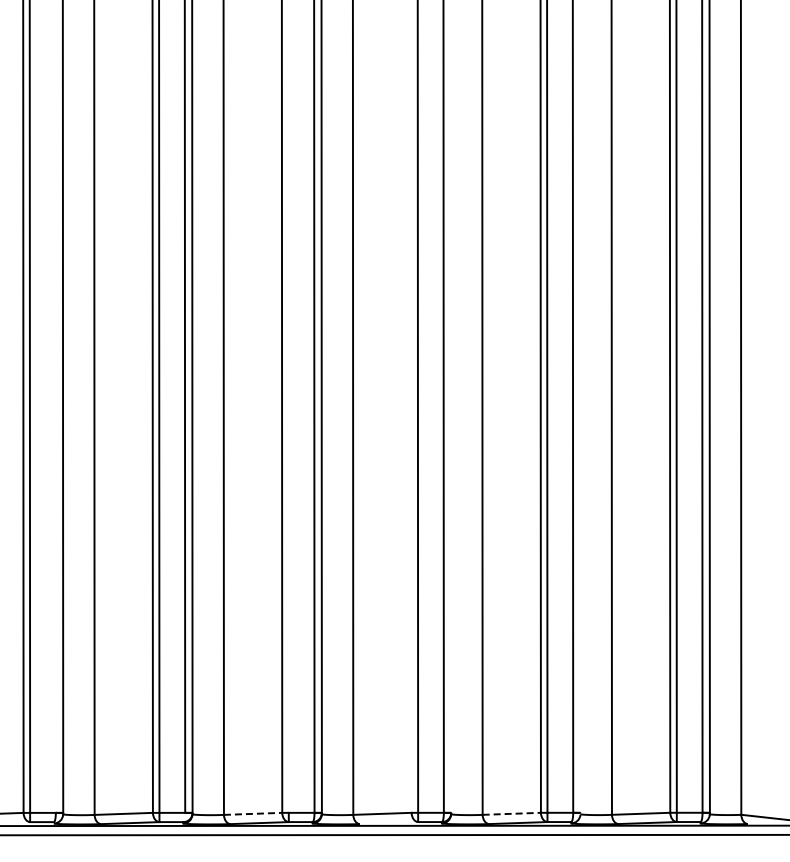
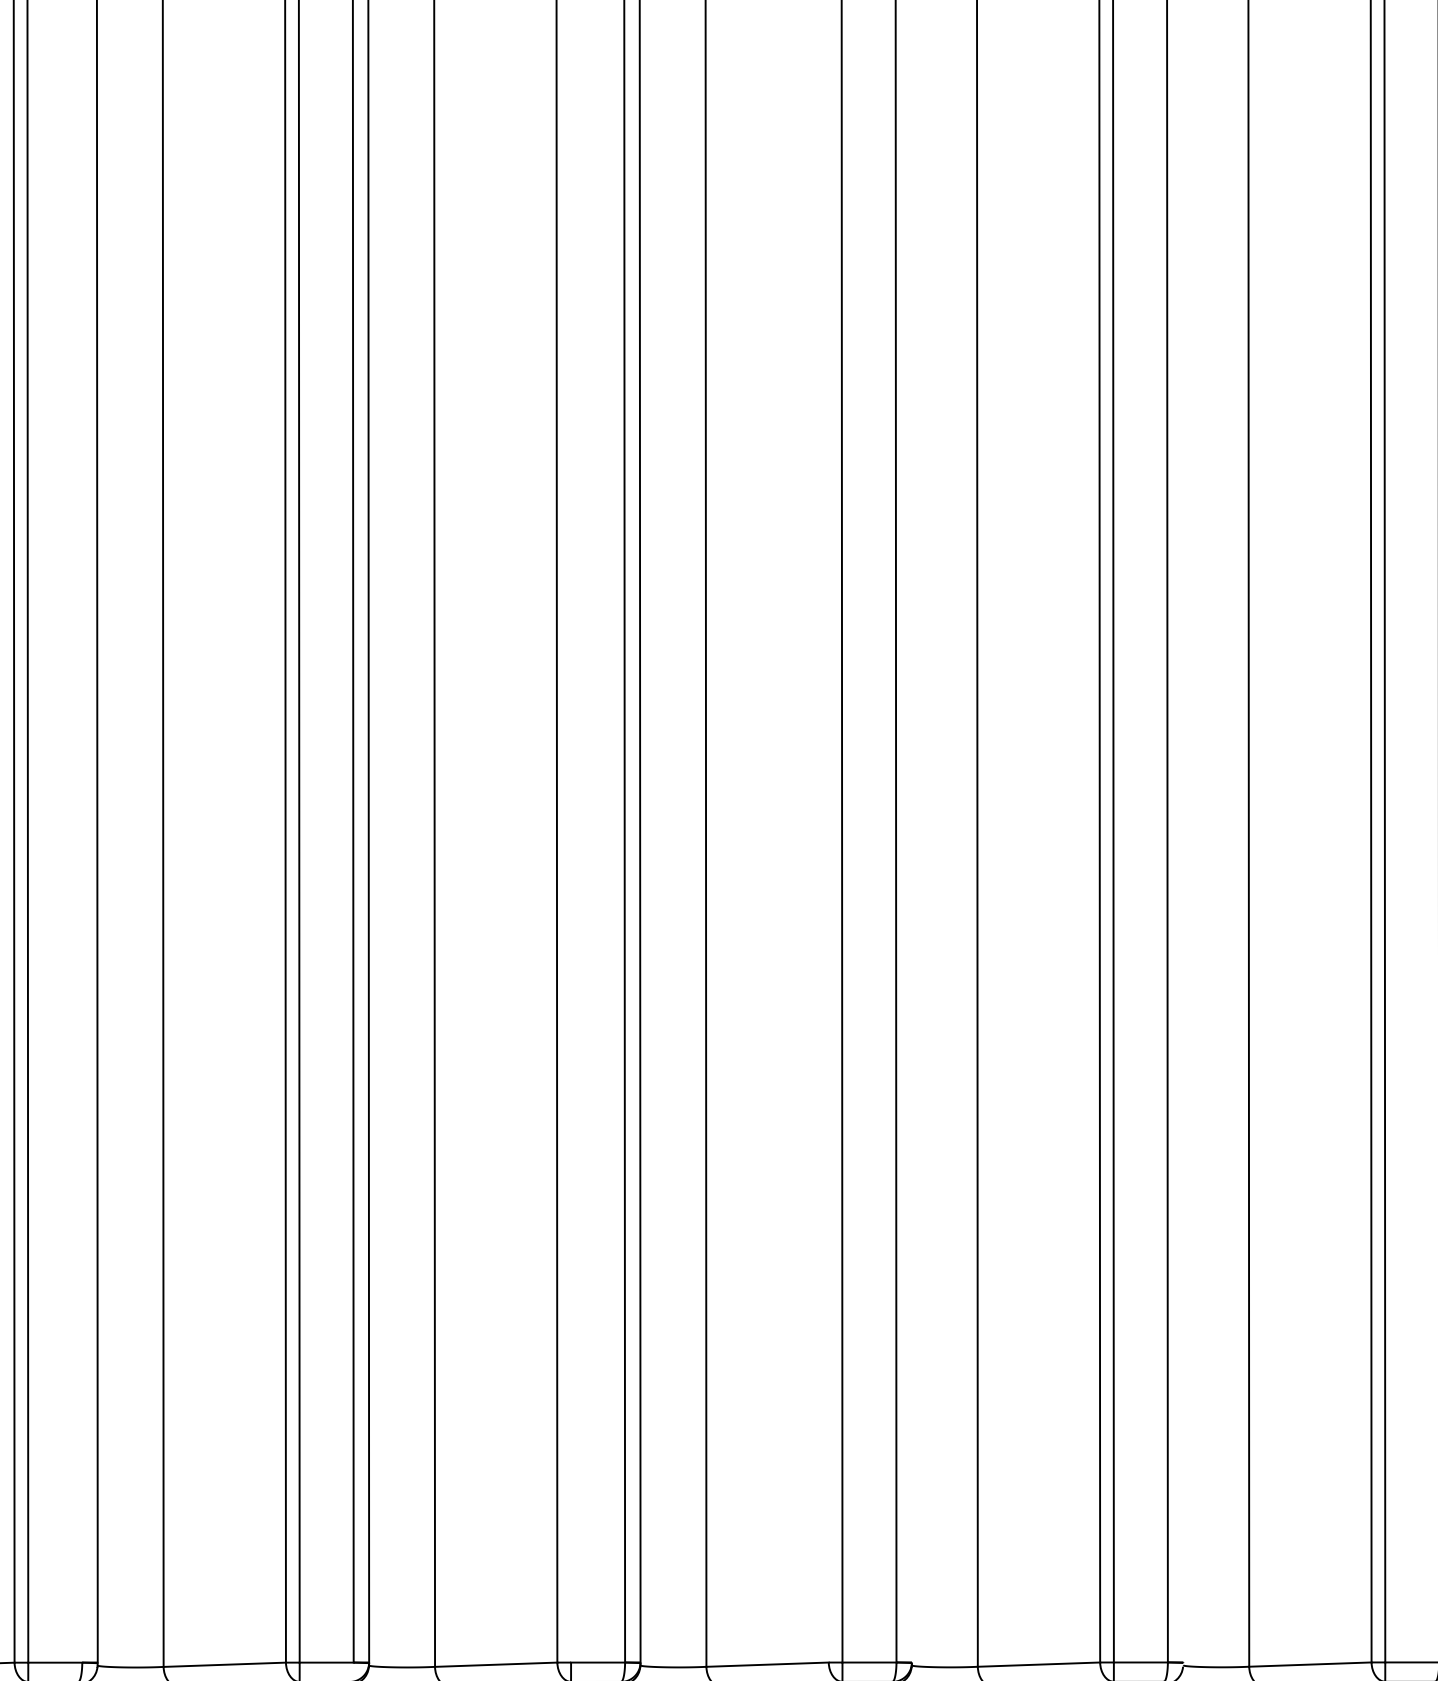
line: (253, 813) -> (496, 1663), dashed -> solid
line: (512, 813) -> (1040, 1663), dashed -> solid

